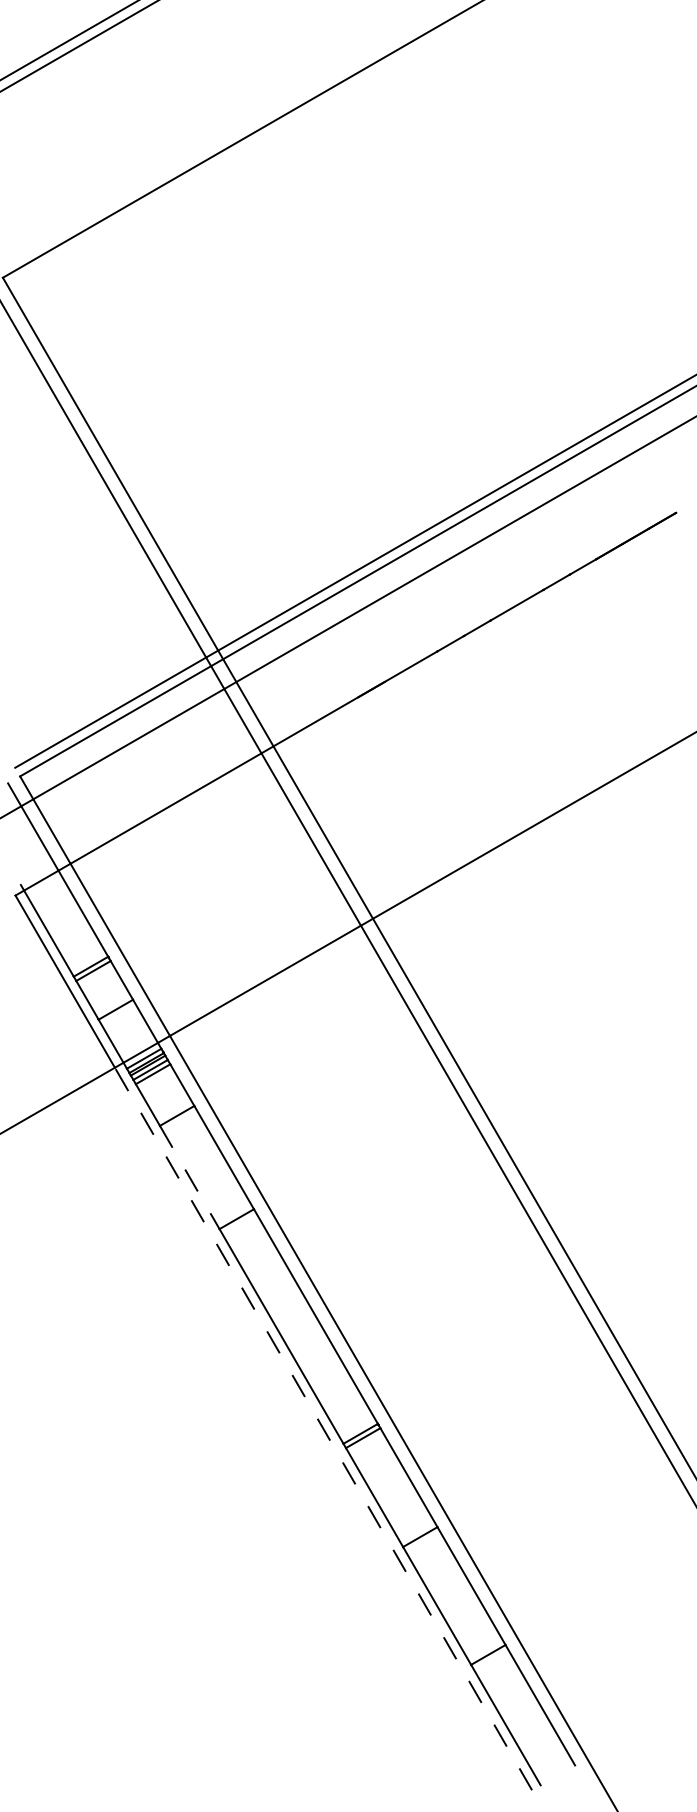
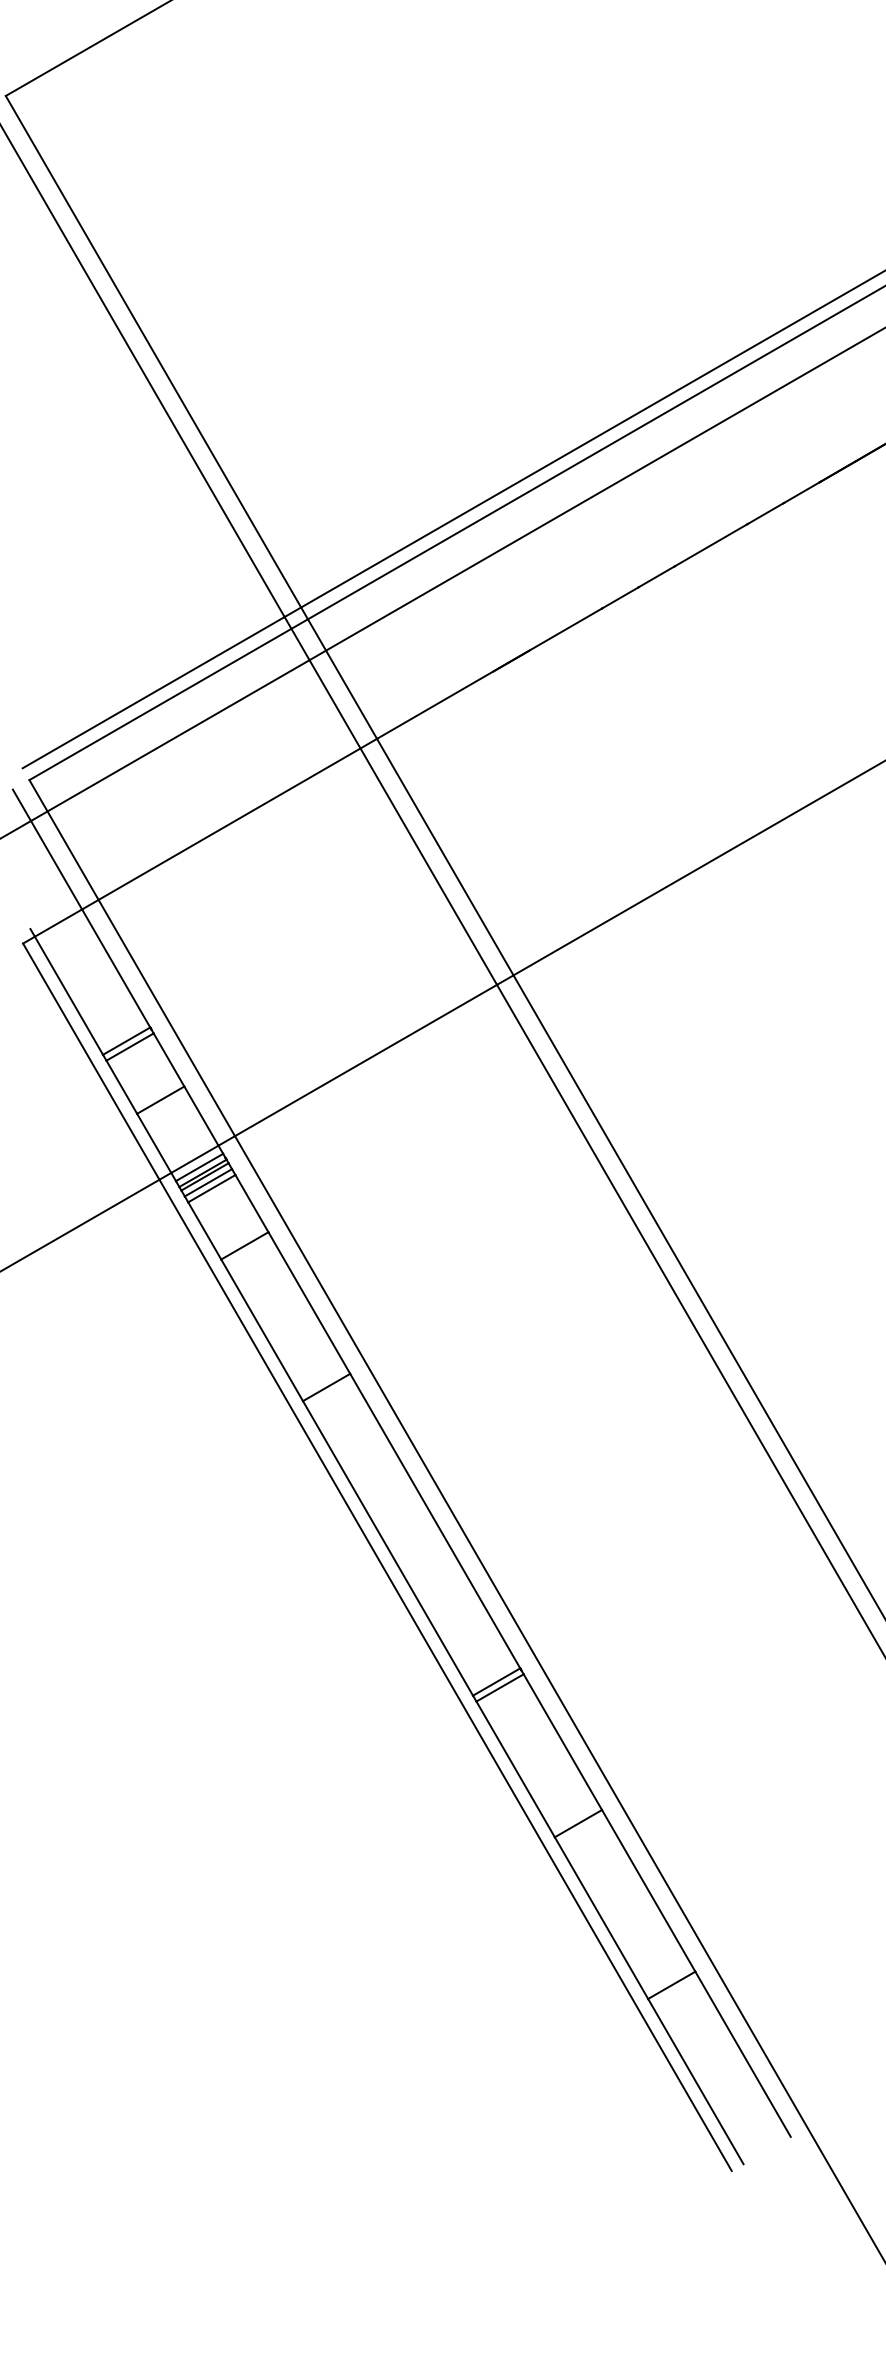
line: (189, 1177) -> (261, 1330), dashed -> solid
line: (323, 1428) -> (445, 1674), dashed -> solid

